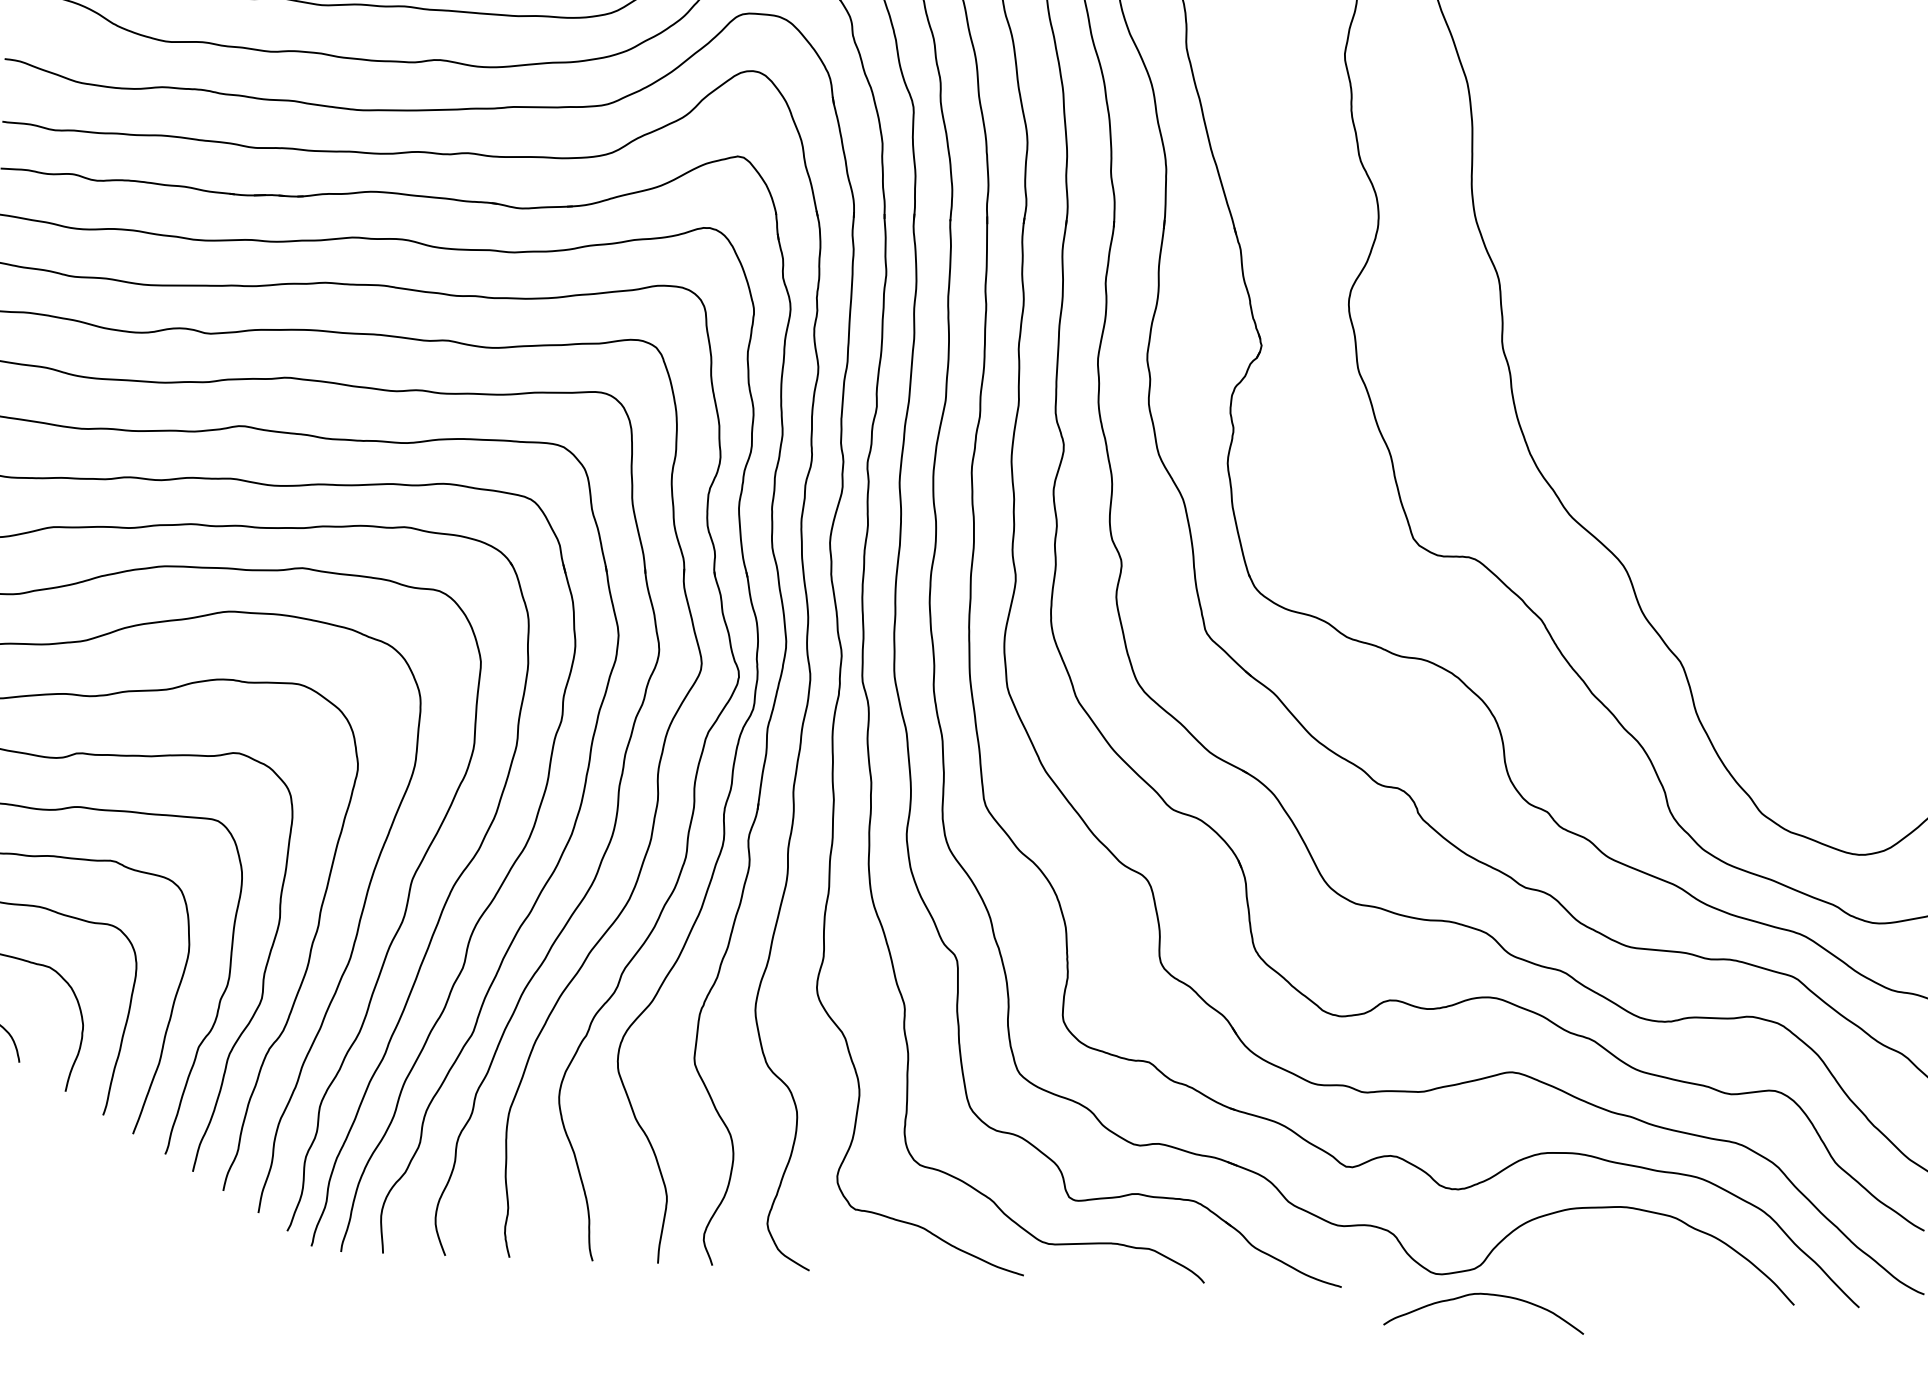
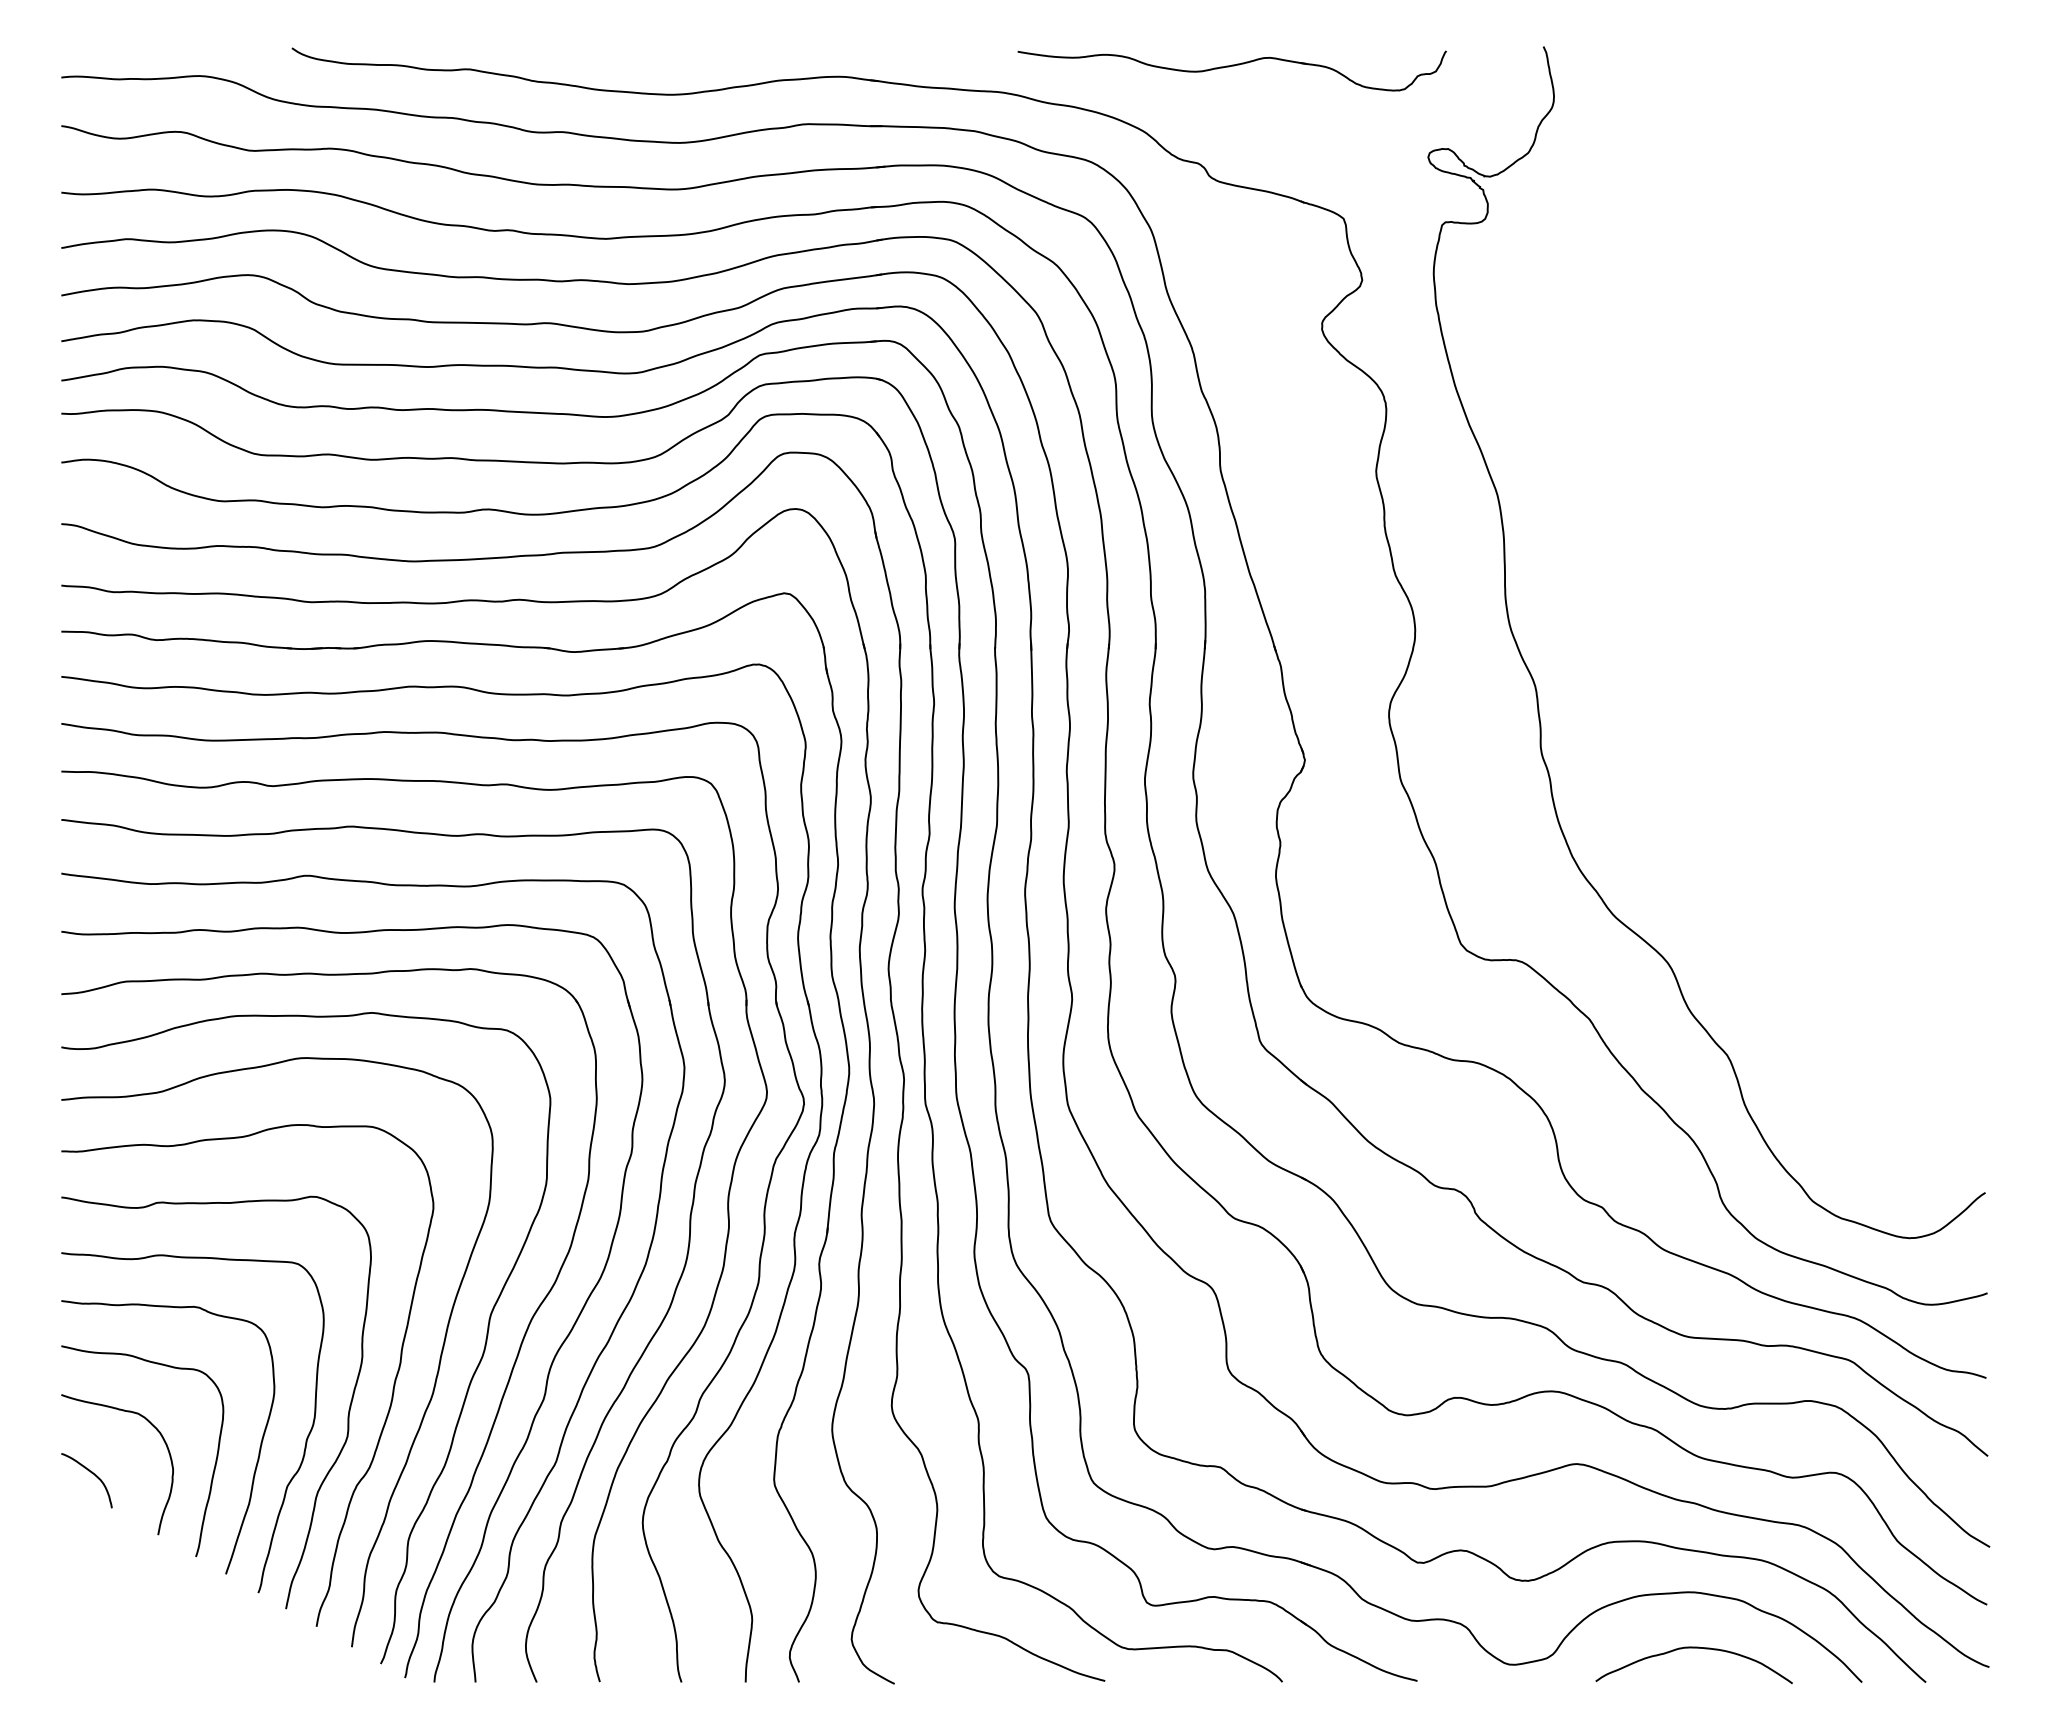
curve: (1484, 1294) -> (1693, 1648), moved

